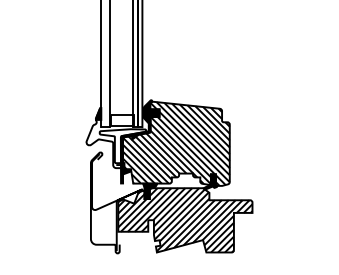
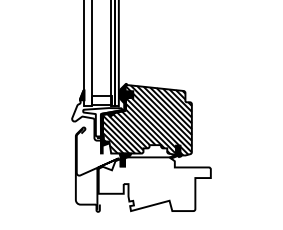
hatch: (185, 220) -> (154, 184), removed

